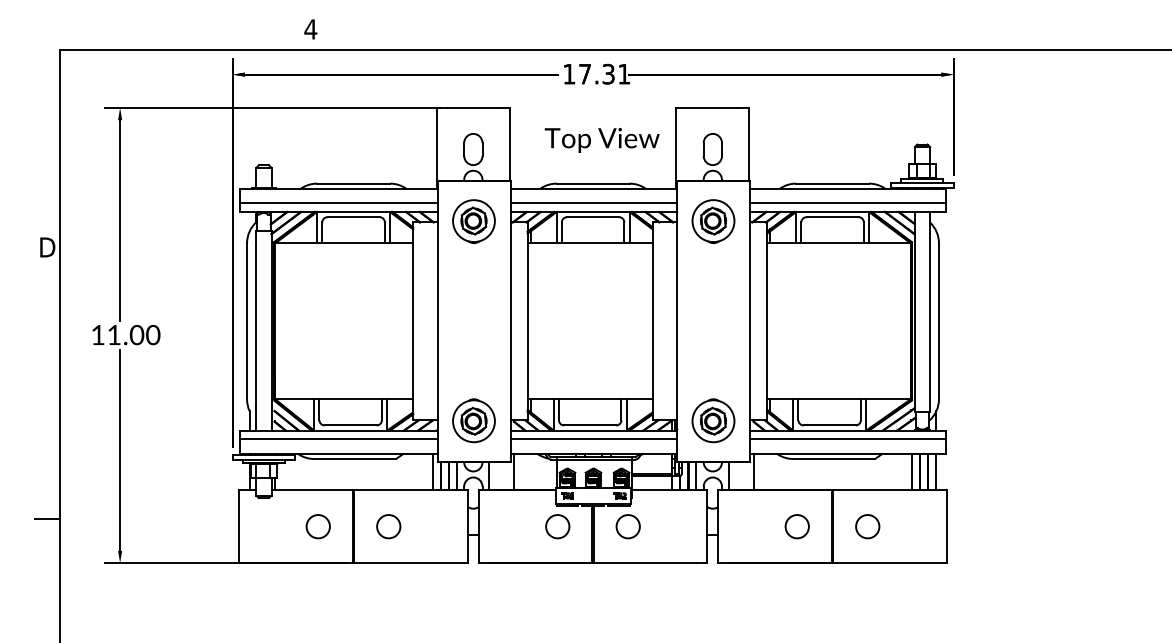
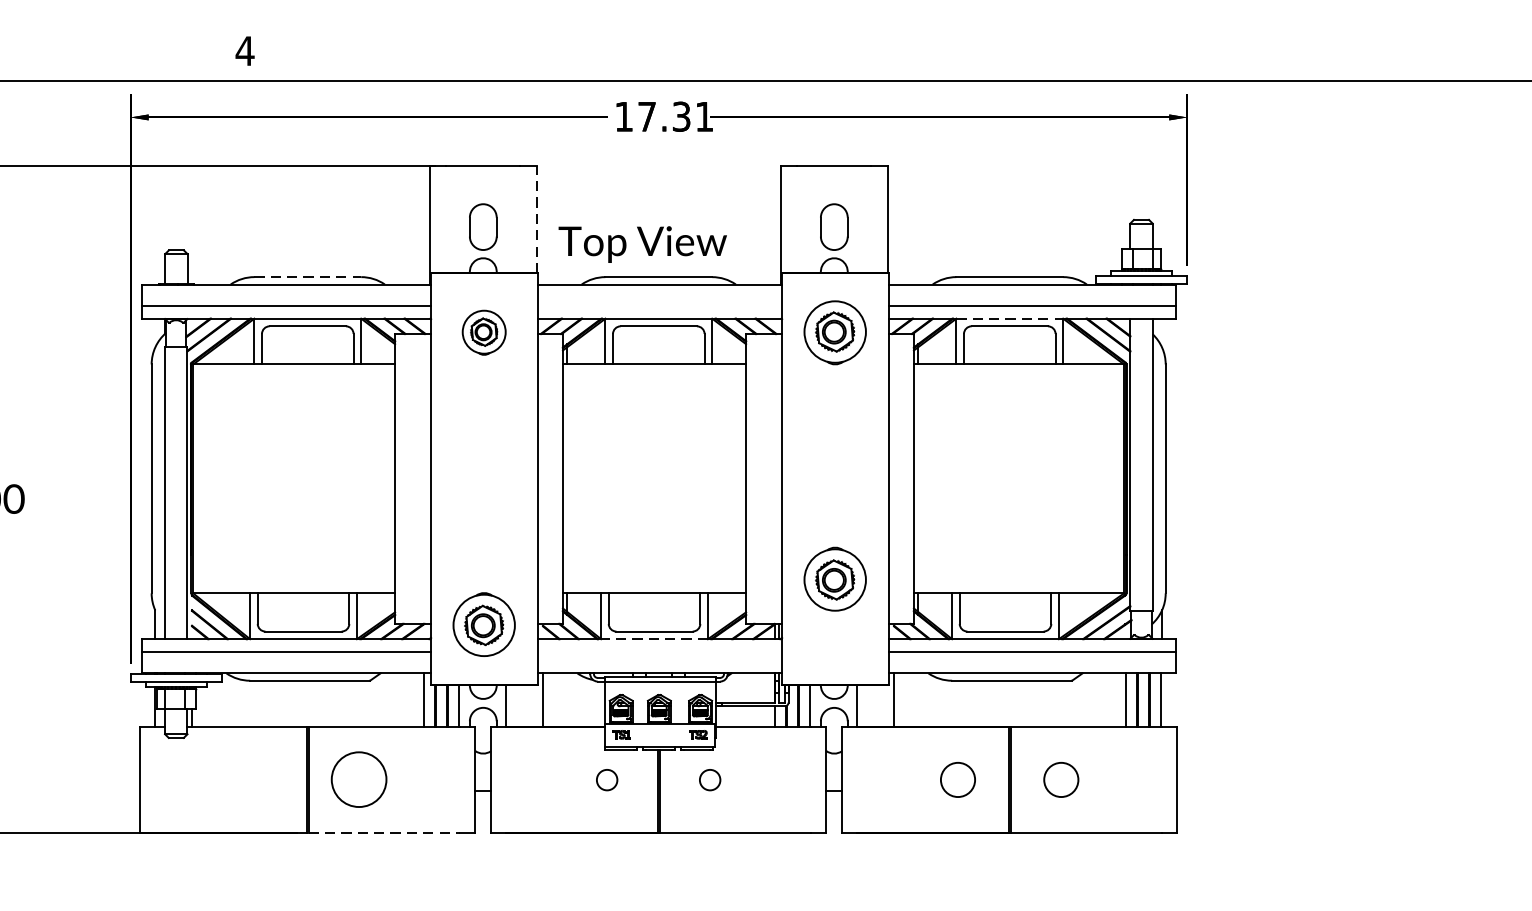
text: (601, 140) -> (641, 244), moved
line: (509, 144) -> (536, 219), solid -> dashed
line: (354, 183) -> (309, 276), solid -> dashed
line: (593, 203) -> (659, 306), removed
line: (833, 211) -> (1011, 317), solid -> dashed
part: (473, 221) -> (483, 332), size x0.7
part: (713, 420) -> (835, 578), moved
line: (589, 430) -> (653, 638), solid -> dashed
line: (593, 439) -> (659, 652), removed
circle: (317, 526) -> (254, 779), removed
circle: (388, 526) -> (358, 779), size x1.6
circle: (557, 526) -> (606, 779), size x0.6
circle: (627, 526) -> (709, 779), size x0.6
line: (405, 563) -> (383, 833), solid -> dashed

